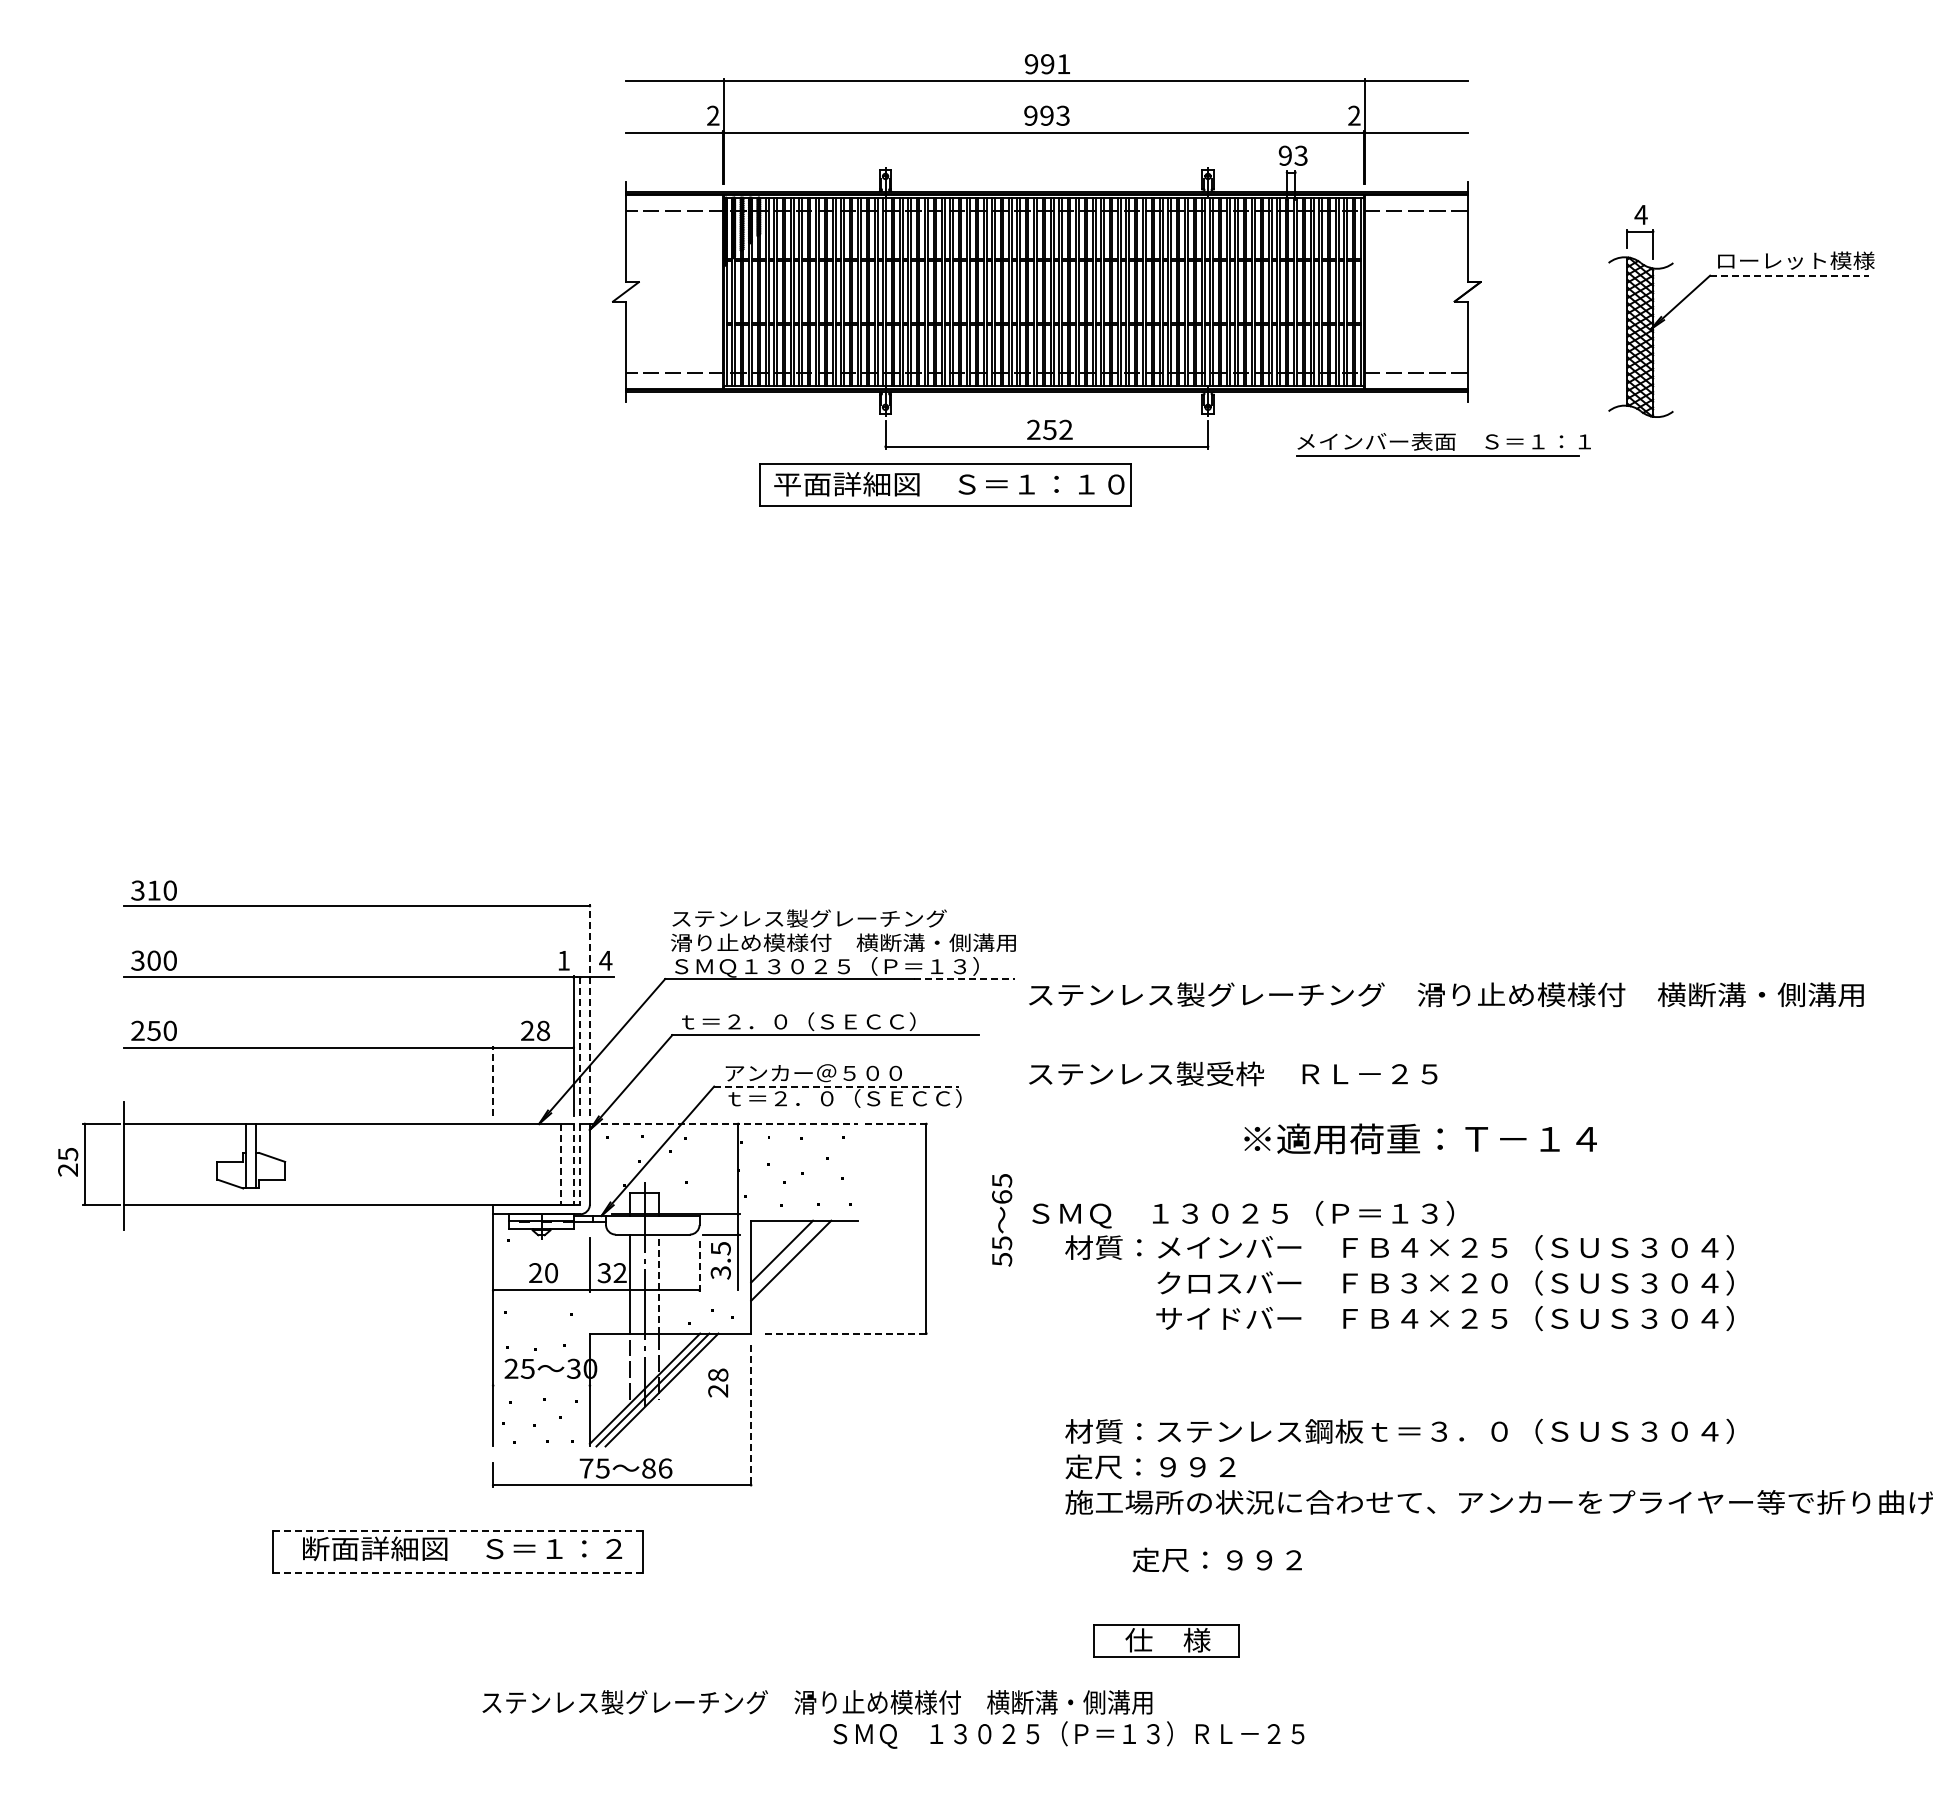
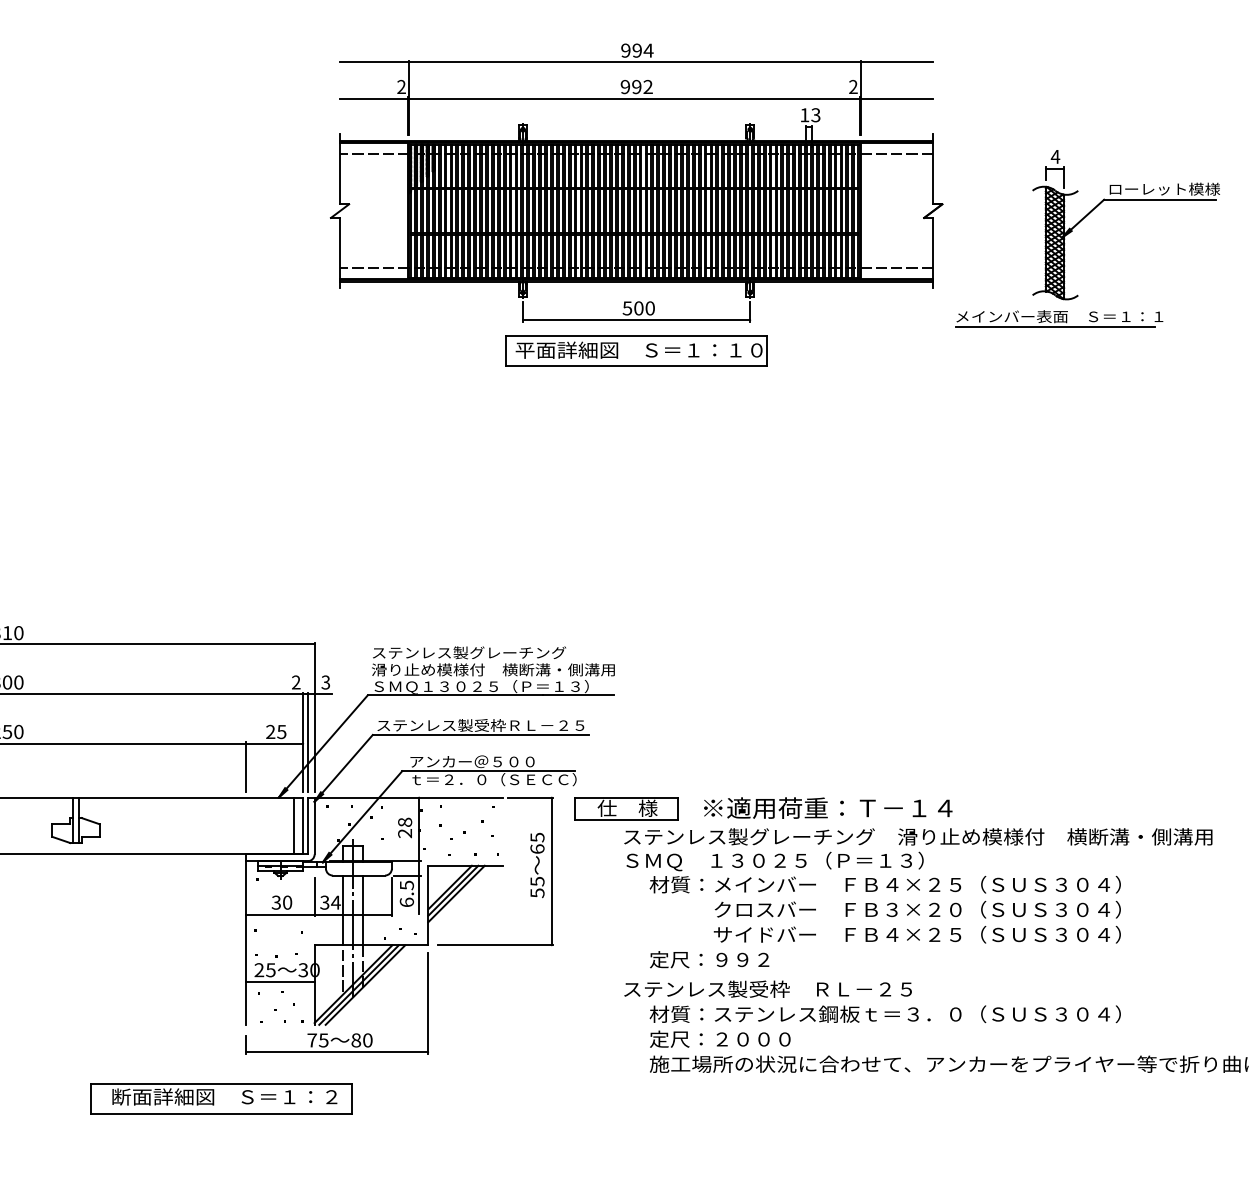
text: (1063, 63) -> (648, 50), 991 -> 994
text: (1062, 115) -> (647, 86), 993 -> 992
text: (1284, 155) -> (804, 115), 93 -> 13
line: (1789, 275) -> (1160, 199), dashed -> solid
text: (1049, 429) -> (638, 308), 252 -> 500
part: (1443, 444) -> (1059, 318), moved
part: (945, 484) -> (636, 350), moved
text: (563, 960) -> (296, 682), 1 -> 2
text: (605, 960) -> (325, 682), 4 -> 3
line: (965, 979) -> (579, 695), dashed -> solid
text: (1446, 994) -> (918, 836), moved
line: (589, 1009) -> (314, 716), dashed -> solid
text: (825, 1021) -> (480, 725), ｔ＝２．０（ＳＥＣＣ） -> ステンレス製受枠ＲＬ－２５
text: (542, 1030) -> (281, 731), 28 -> 25
line: (580, 1045) -> (308, 742), dashed -> solid
text: (1233, 1073) -> (768, 988), moved
line: (493, 1080) -> (246, 766), dashed -> solid
line: (836, 1086) -> (488, 771), dashed -> solid
line: (723, 1123) -> (408, 797), dashed -> solid
line: (896, 1123) -> (530, 797), dashed -> solid
text: (1420, 1138) -> (828, 807), moved
line: (560, 1164) -> (293, 826), dashed -> solid
line: (573, 1164) -> (303, 826), dashed -> solid
line: (580, 1164) -> (308, 826), dashed -> solid
text: (1002, 1220) -> (537, 865), moved
line: (786, 1255) -> (453, 890), added
line: (699, 1264) -> (391, 896), dashed -> solid
text: (620, 1272) -> (336, 902), 32 -> 34
text: (720, 1272) -> (406, 902), 3.5 -> 6.5
text: (535, 1273) -> (276, 902), 20 -> 30
line: (659, 1284) -> (363, 910), dashed -> solid
line: (847, 1333) -> (496, 945), dashed -> solid
text: (718, 1382) -> (405, 827), moved
line: (541, 1385) -> (280, 981), added
line: (751, 1416) -> (428, 1003), dashed -> solid
text: (1212, 1467) -> (753, 1039), 定尺：９９２ -> 定尺：２０００
text: (665, 1468) -> (367, 1040), 86 -> 80
line: (458, 1530) -> (222, 1084), dashed -> solid
text: (1216, 1559) -> (709, 959), moved
line: (457, 1572) -> (221, 1113), dashed -> solid
part: (1166, 1640) -> (626, 808), moved

